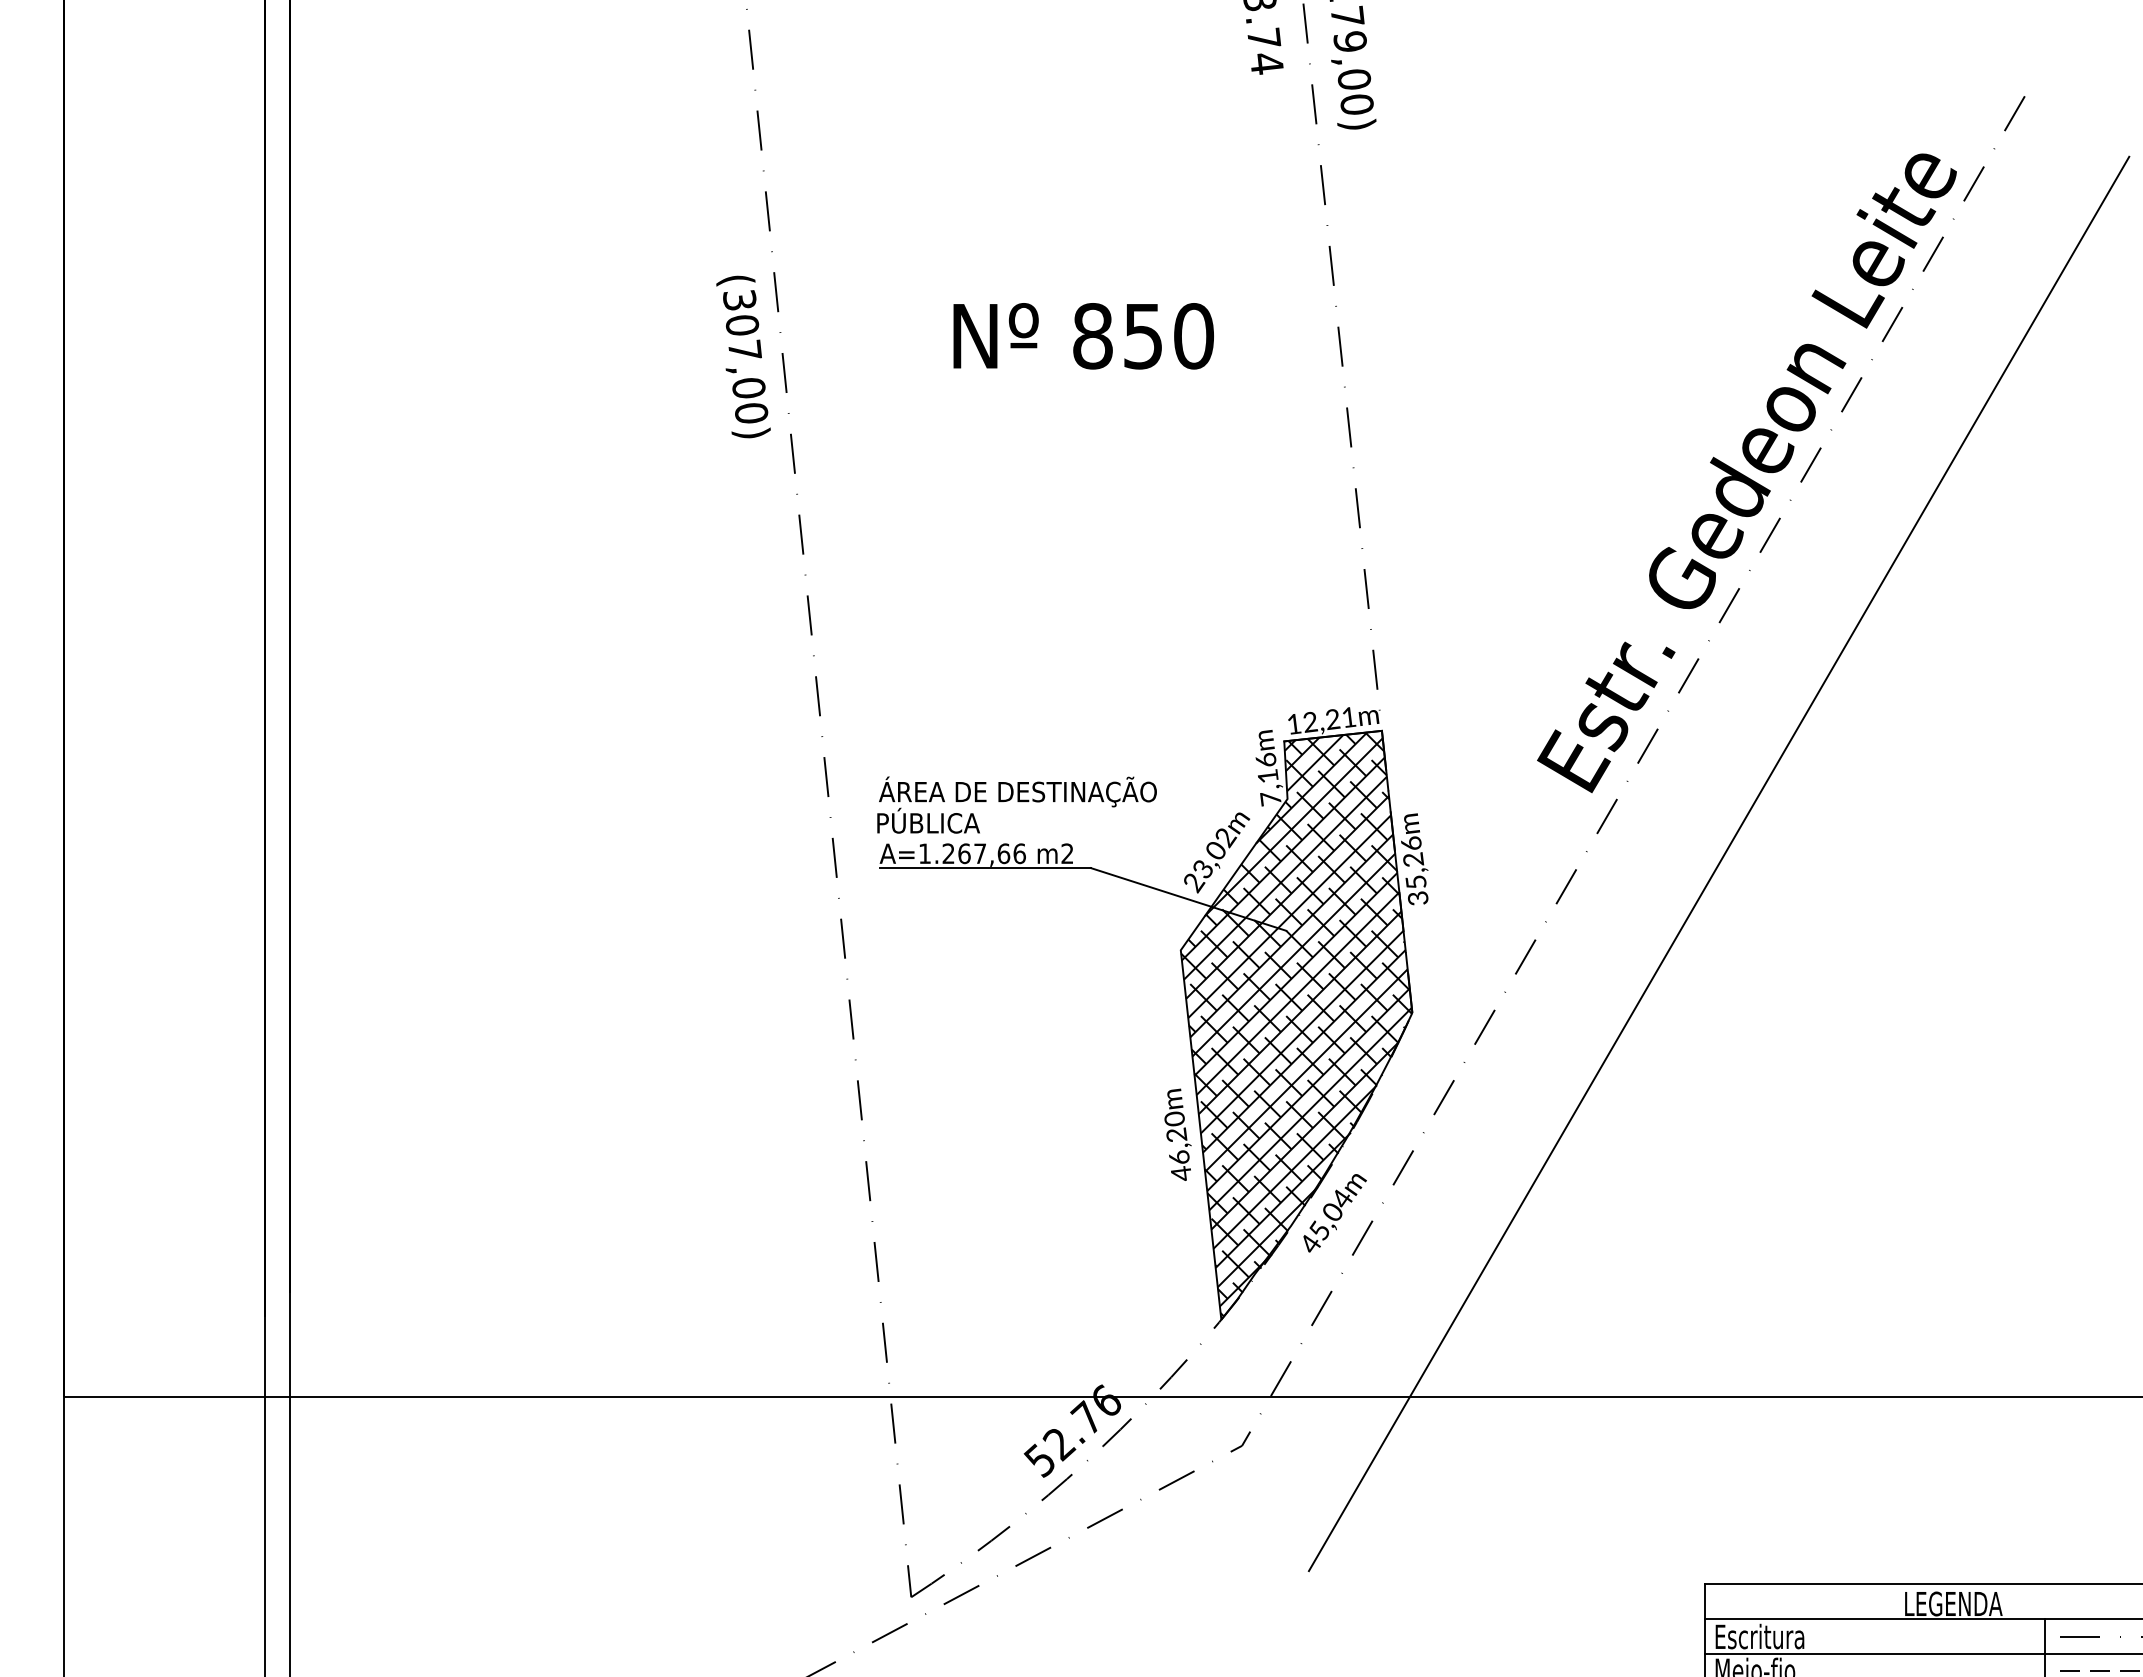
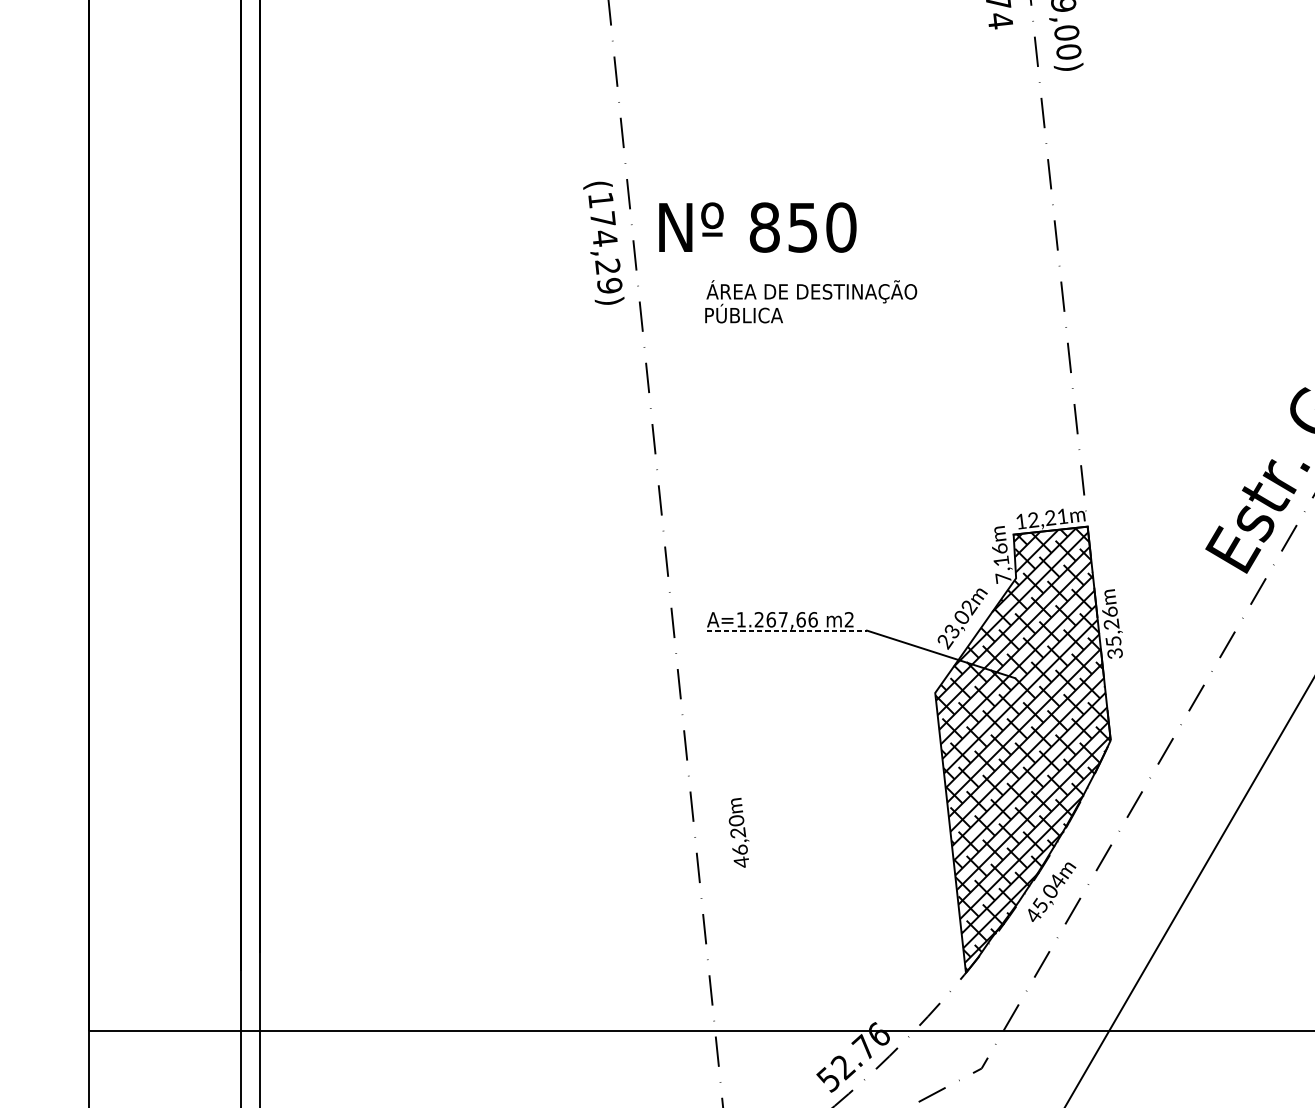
text: (1083, 336) -> (757, 227), moved
text: (745, 356) -> (605, 242), (307,00) -> (174,29)
text: (1016, 804) -> (810, 301), moved
line: (985, 868) -> (787, 630), solid -> dashed
text: (1177, 1134) -> (738, 832), moved

